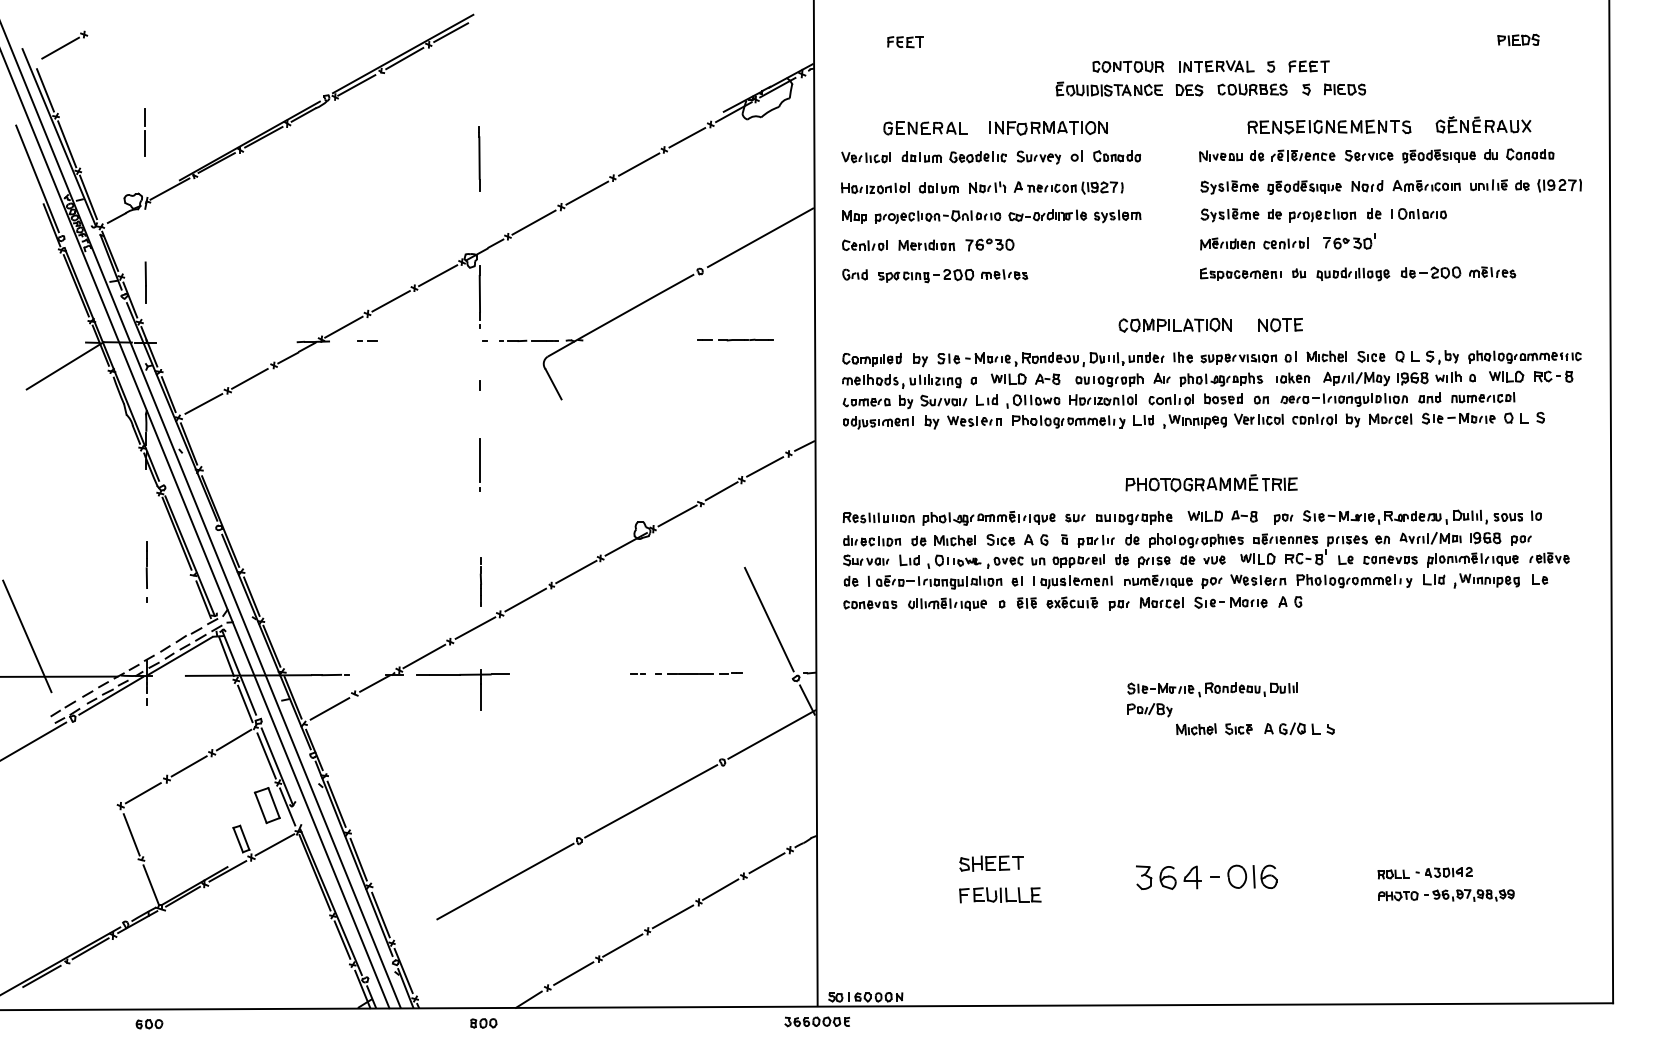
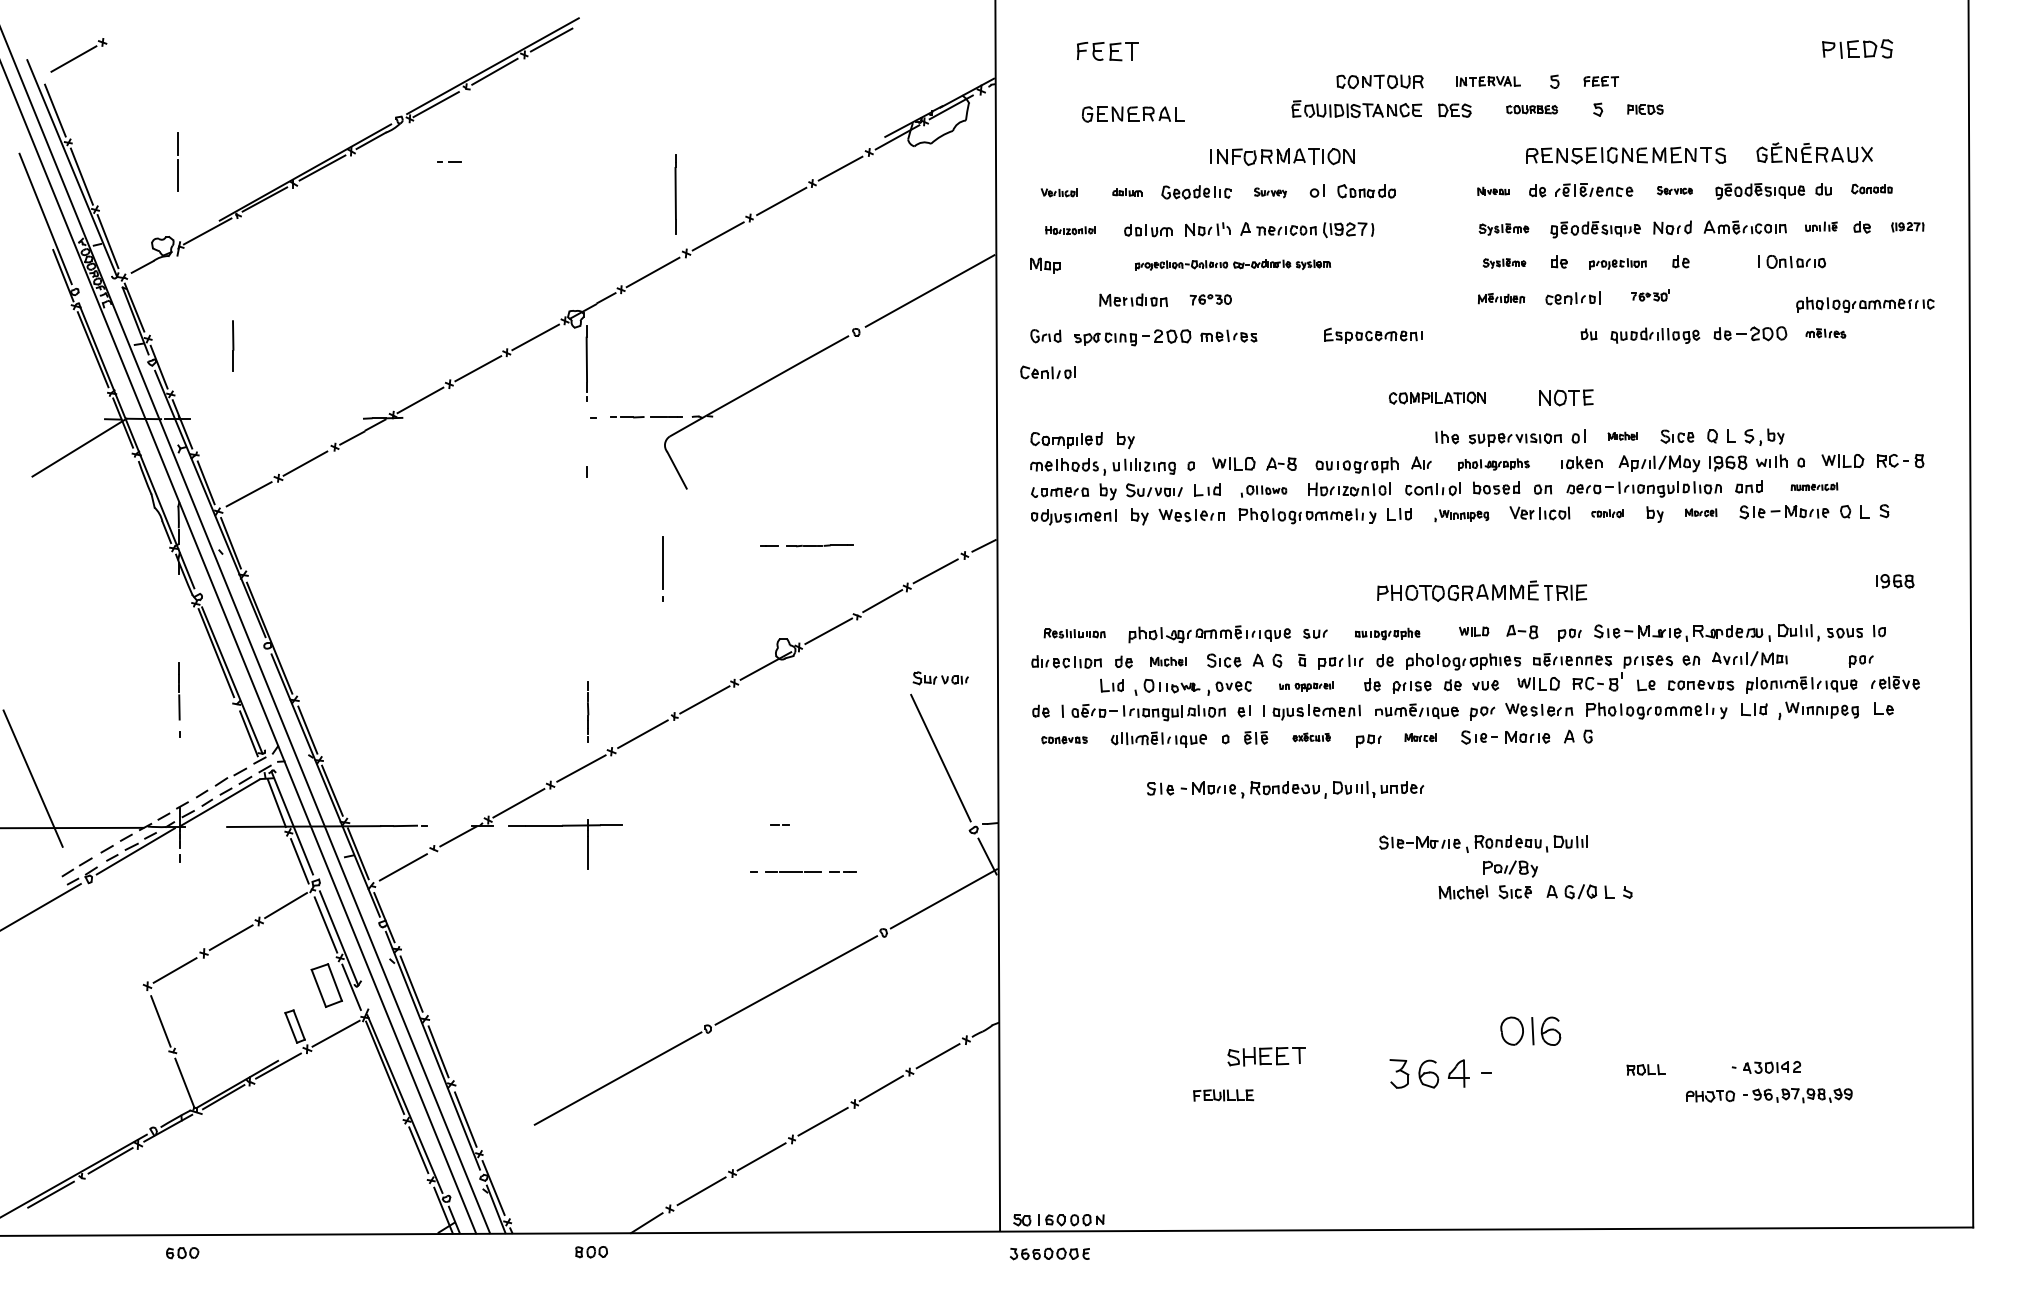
part: (1518, 39) -> (1857, 48), size x1.4
part: (905, 42) -> (1107, 52), size x1.4
part: (1216, 66) -> (1488, 81), size x0.7
part: (1308, 66) -> (1600, 81), size x0.7
part: (1252, 89) -> (1532, 109), size x0.6
part: (1345, 89) -> (1645, 109), size x0.7
part: (925, 128) -> (1133, 114), moved
part: (1530, 154) -> (1872, 189), size x0.7
part: (1369, 155) -> (1675, 190), size x0.6
part: (921, 156) -> (1127, 191), size x0.6
part: (1220, 156) -> (1492, 191), size x0.6
part: (865, 157) -> (1058, 192), size x0.6
part: (1038, 157) -> (1270, 192), size x0.6
line: (479, 158) -> (675, 194), moved
part: (1488, 185) -> (1820, 227), size x0.7
part: (1559, 185) -> (1907, 227), size x0.6
part: (1229, 187) -> (1503, 229), size x0.7
part: (875, 188) -> (1070, 230), size x0.6
part: (1418, 213) -> (1791, 261), moved
part: (1229, 215) -> (1503, 263), size x0.6
part: (1322, 215) -> (1617, 263), size x0.7
part: (1007, 216) -> (1232, 264), size x0.6
part: (1349, 241) -> (1650, 295), size x0.6
part: (1227, 243) -> (1501, 297), size x0.7
part: (989, 244) -> (1210, 299), size x0.7
part: (864, 245) -> (1047, 372), moved
part: (1492, 272) -> (1825, 333), size x0.7
part: (1240, 273) -> (1373, 334), moved
line: (145, 282) -> (232, 345), moved
part: (1174, 325) -> (1436, 398), size x0.7
part: (735, 339) -> (806, 545), moved
line: (367, 340) -> (449, 160), moved
part: (1326, 356) -> (1622, 436), size x0.6
part: (1524, 356) -> (1864, 304), moved
part: (1050, 359) -> (1284, 789), moved
part: (1221, 379) -> (1494, 464), size x0.7
part: (1483, 397) -> (1814, 486), size x0.6
part: (1033, 401) -> (1264, 491), size x0.7
part: (1390, 418) -> (1700, 512), size x0.6
part: (1314, 419) -> (1607, 513), size x0.6
part: (1194, 421) -> (1461, 515), size x0.7
line: (479, 464) -> (662, 568), moved
part: (1204, 515) -> (1473, 630), size x0.7
part: (878, 517) -> (1074, 633), size x0.7
part: (1134, 518) -> (1387, 634), size x0.7
part: (1485, 538) -> (1895, 581), moved
part: (954, 540) -> (1167, 661), size x0.7
part: (866, 560) -> (941, 678), moved
part: (1067, 560) -> (1305, 685), size x0.6
part: (1072, 602) -> (1311, 737), size x0.6
part: (1161, 602) -> (1420, 737), size x0.6
part: (870, 604) -> (1064, 739), size x0.7
part: (698, 673) -> (802, 871), moved
part: (1149, 710) -> (1510, 869), moved
part: (991, 863) -> (1266, 1056), moved
part: (1393, 874) -> (1645, 1069), moved
part: (1252, 876) -> (1530, 1030), moved
part: (1000, 895) -> (1223, 1095), size x0.6
part: (817, 1021) -> (1050, 1253), moved

